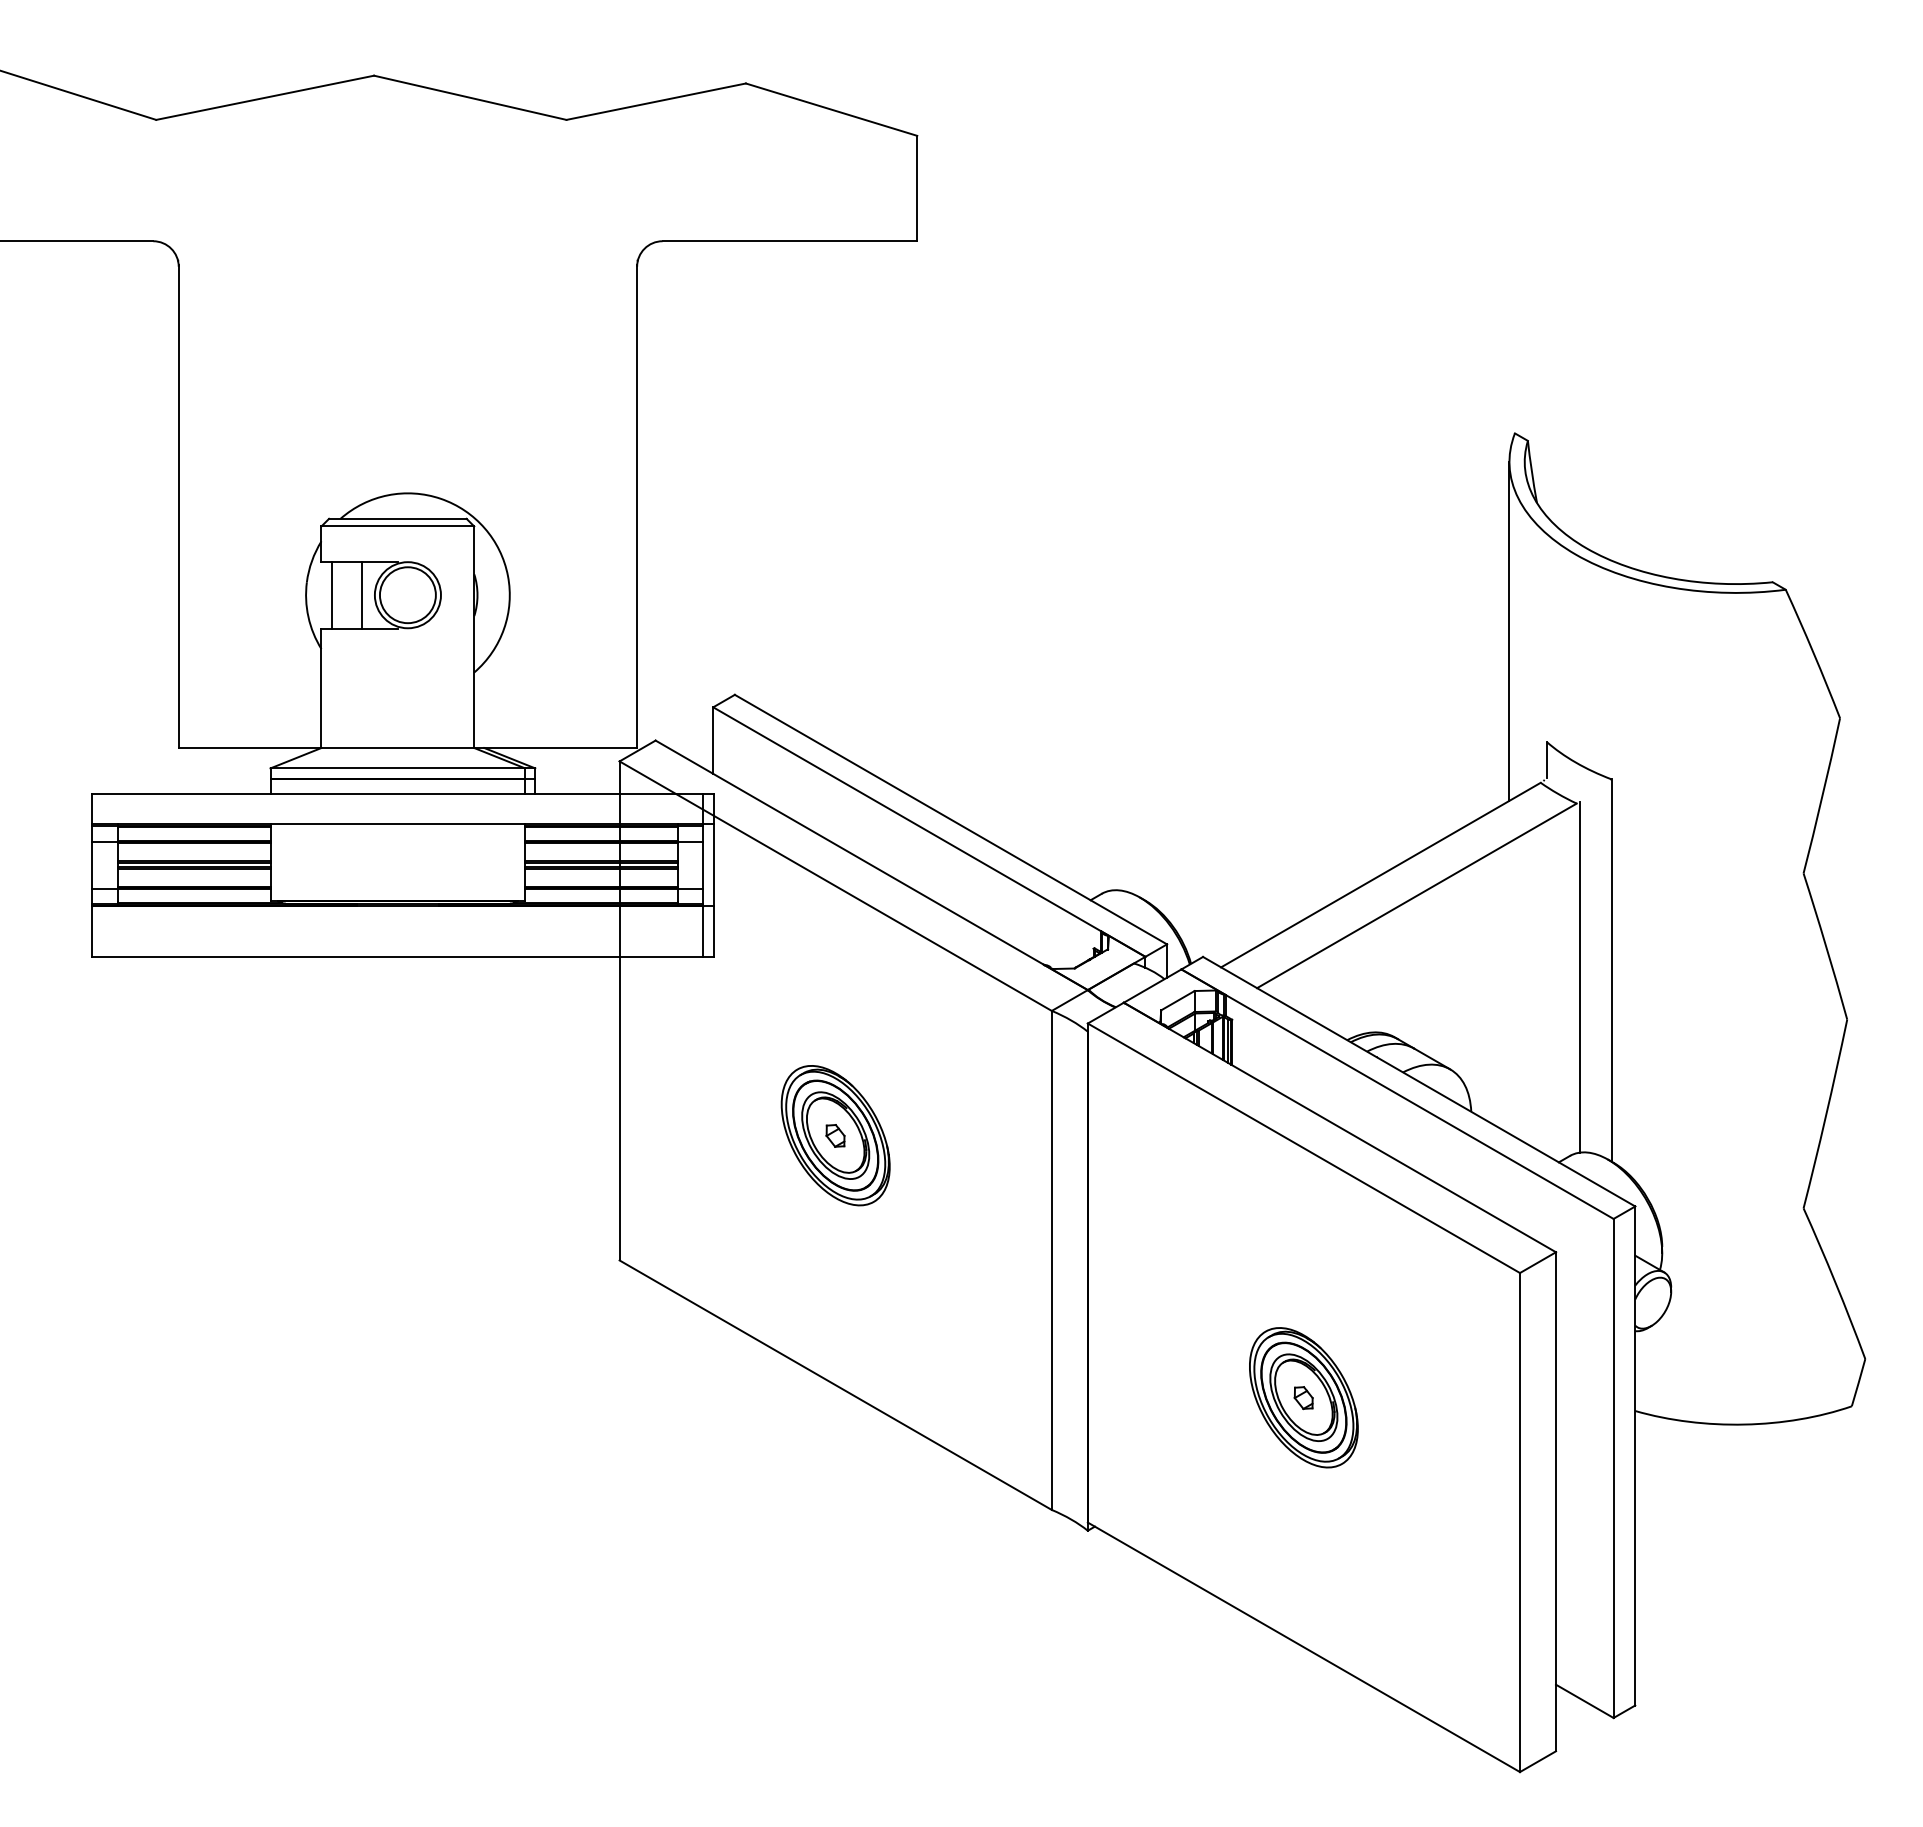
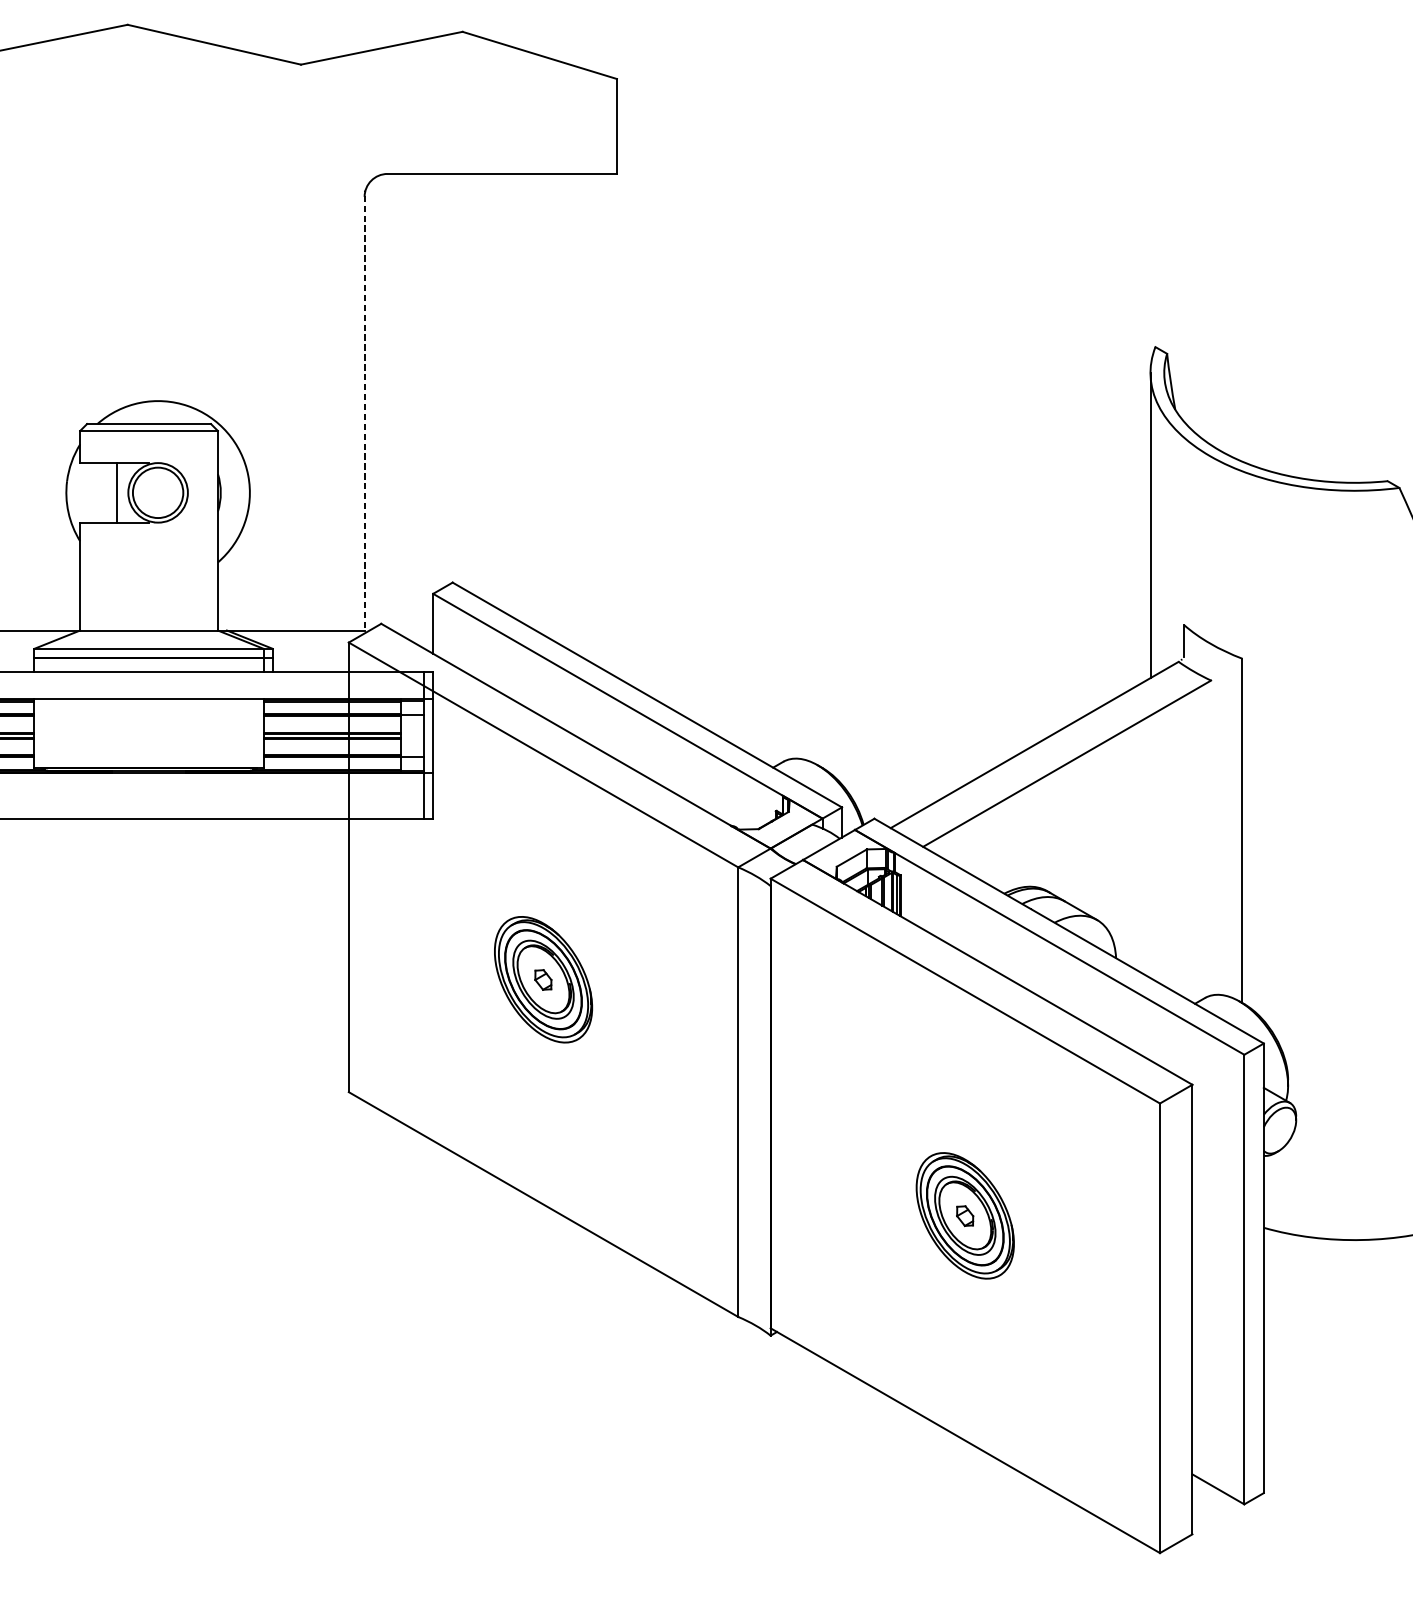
line: (637, 507) -> (364, 413), solid -> dashed
line: (331, 594) -> (89, 492), removed
line: (1579, 976) -> (1213, 836), removed

